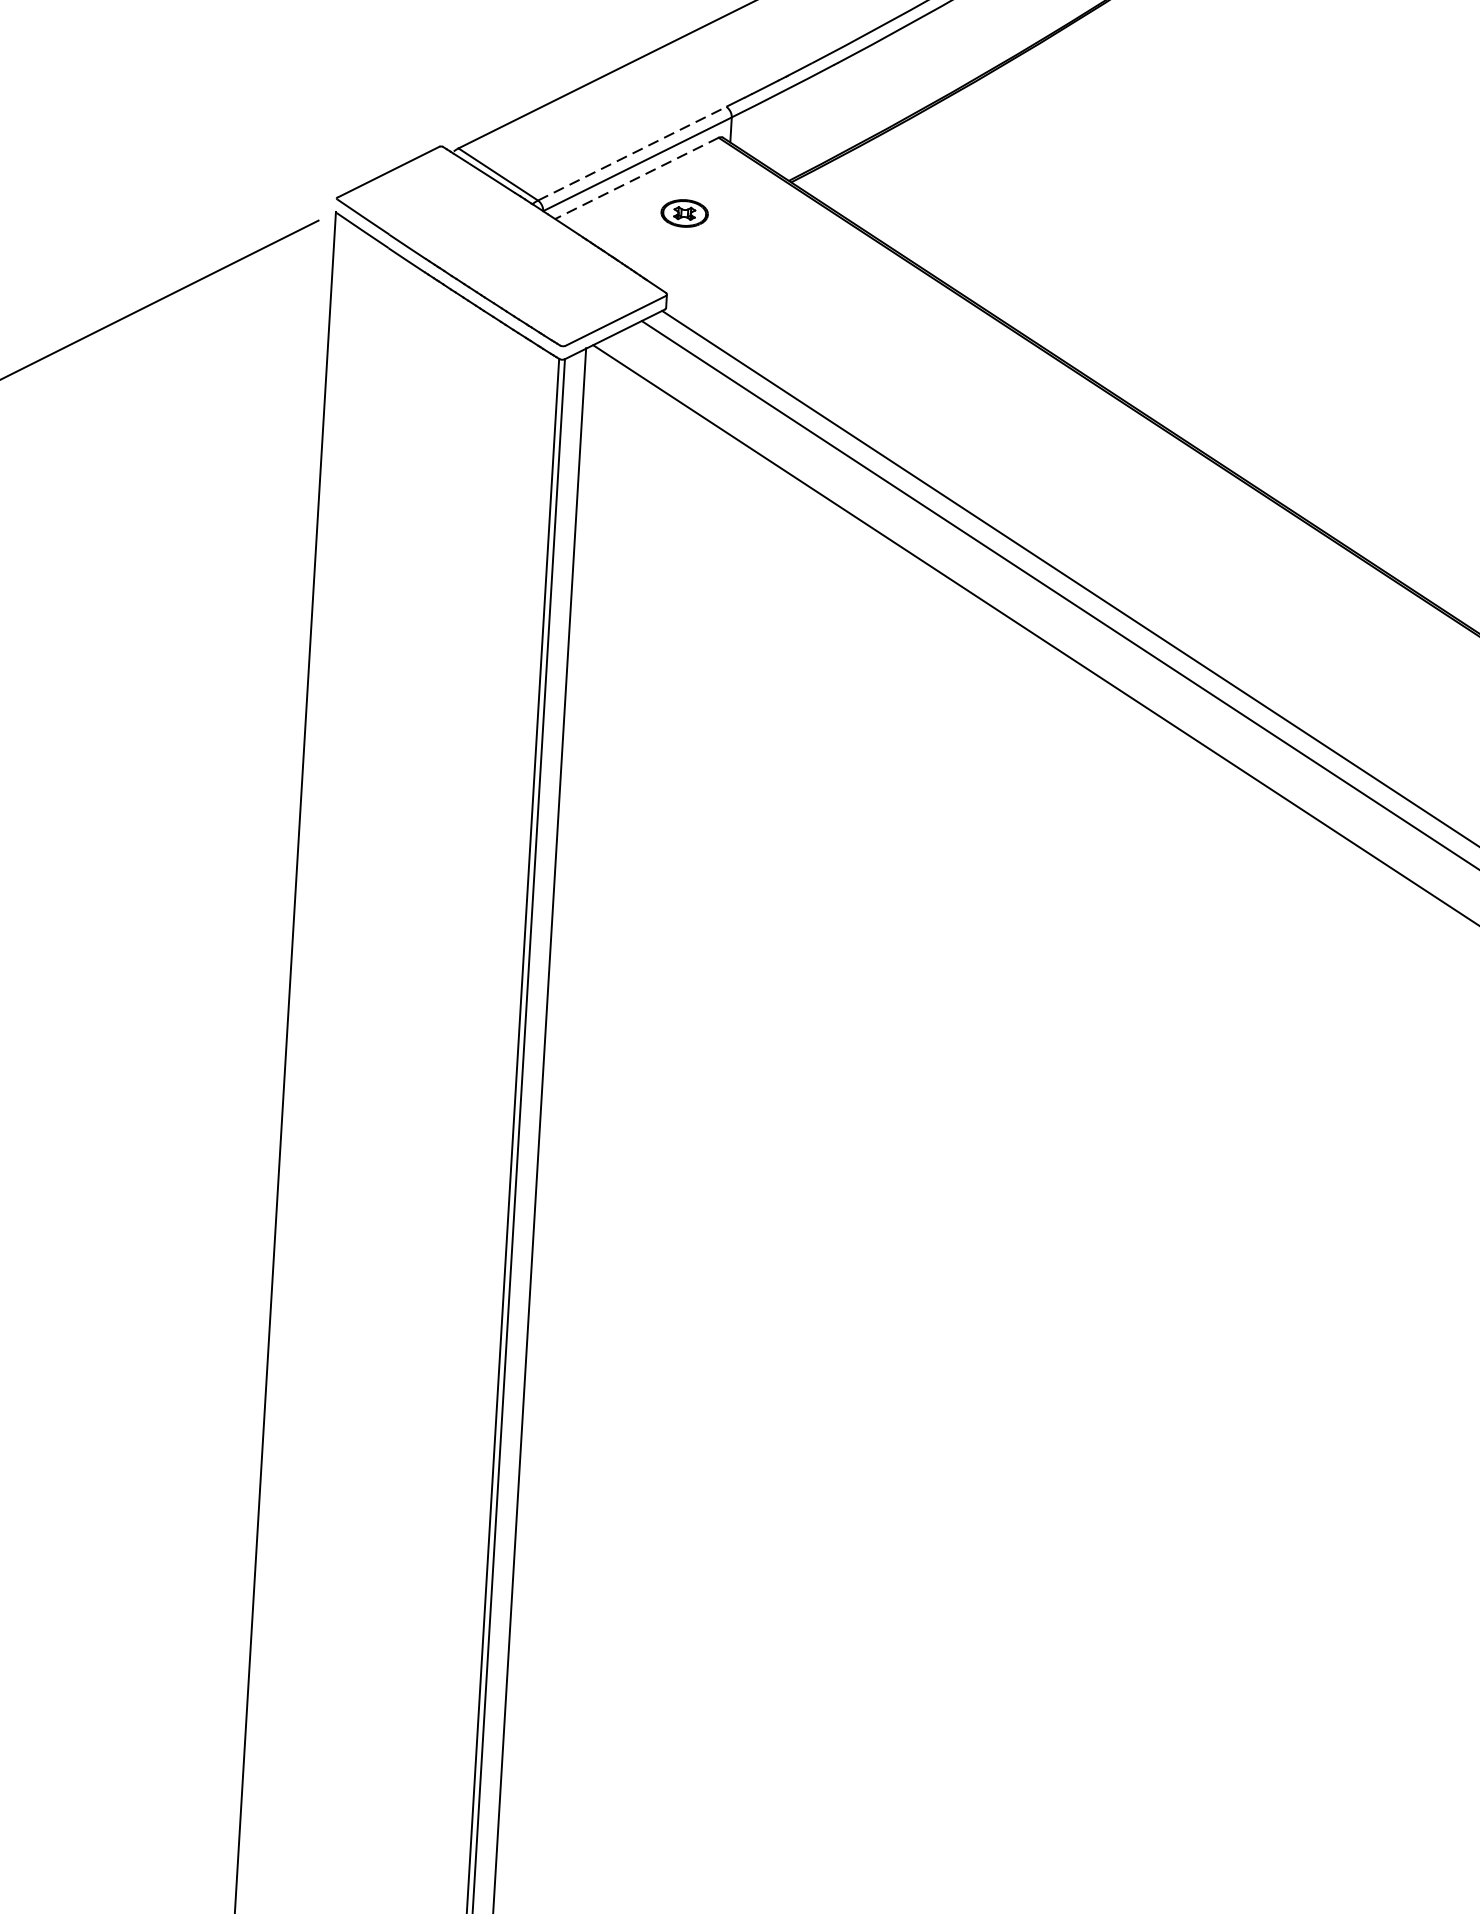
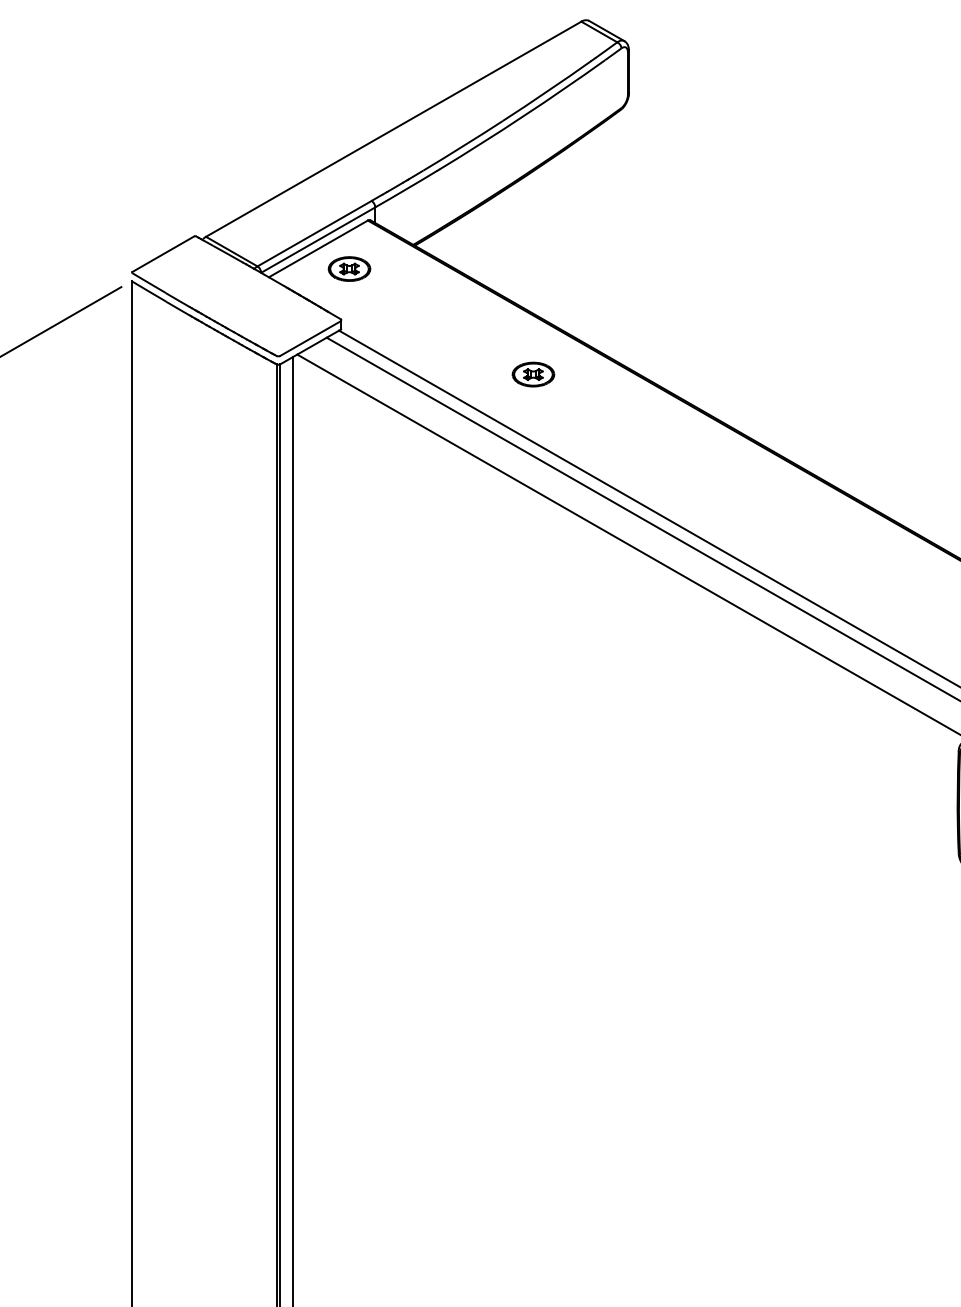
line: (632, 153) -> (314, 233), dashed -> solid
line: (635, 179) -> (317, 249), dashed -> solid
part: (684, 212) -> (349, 268), size x1.43
part: (968, 399) -> (533, 374), added

